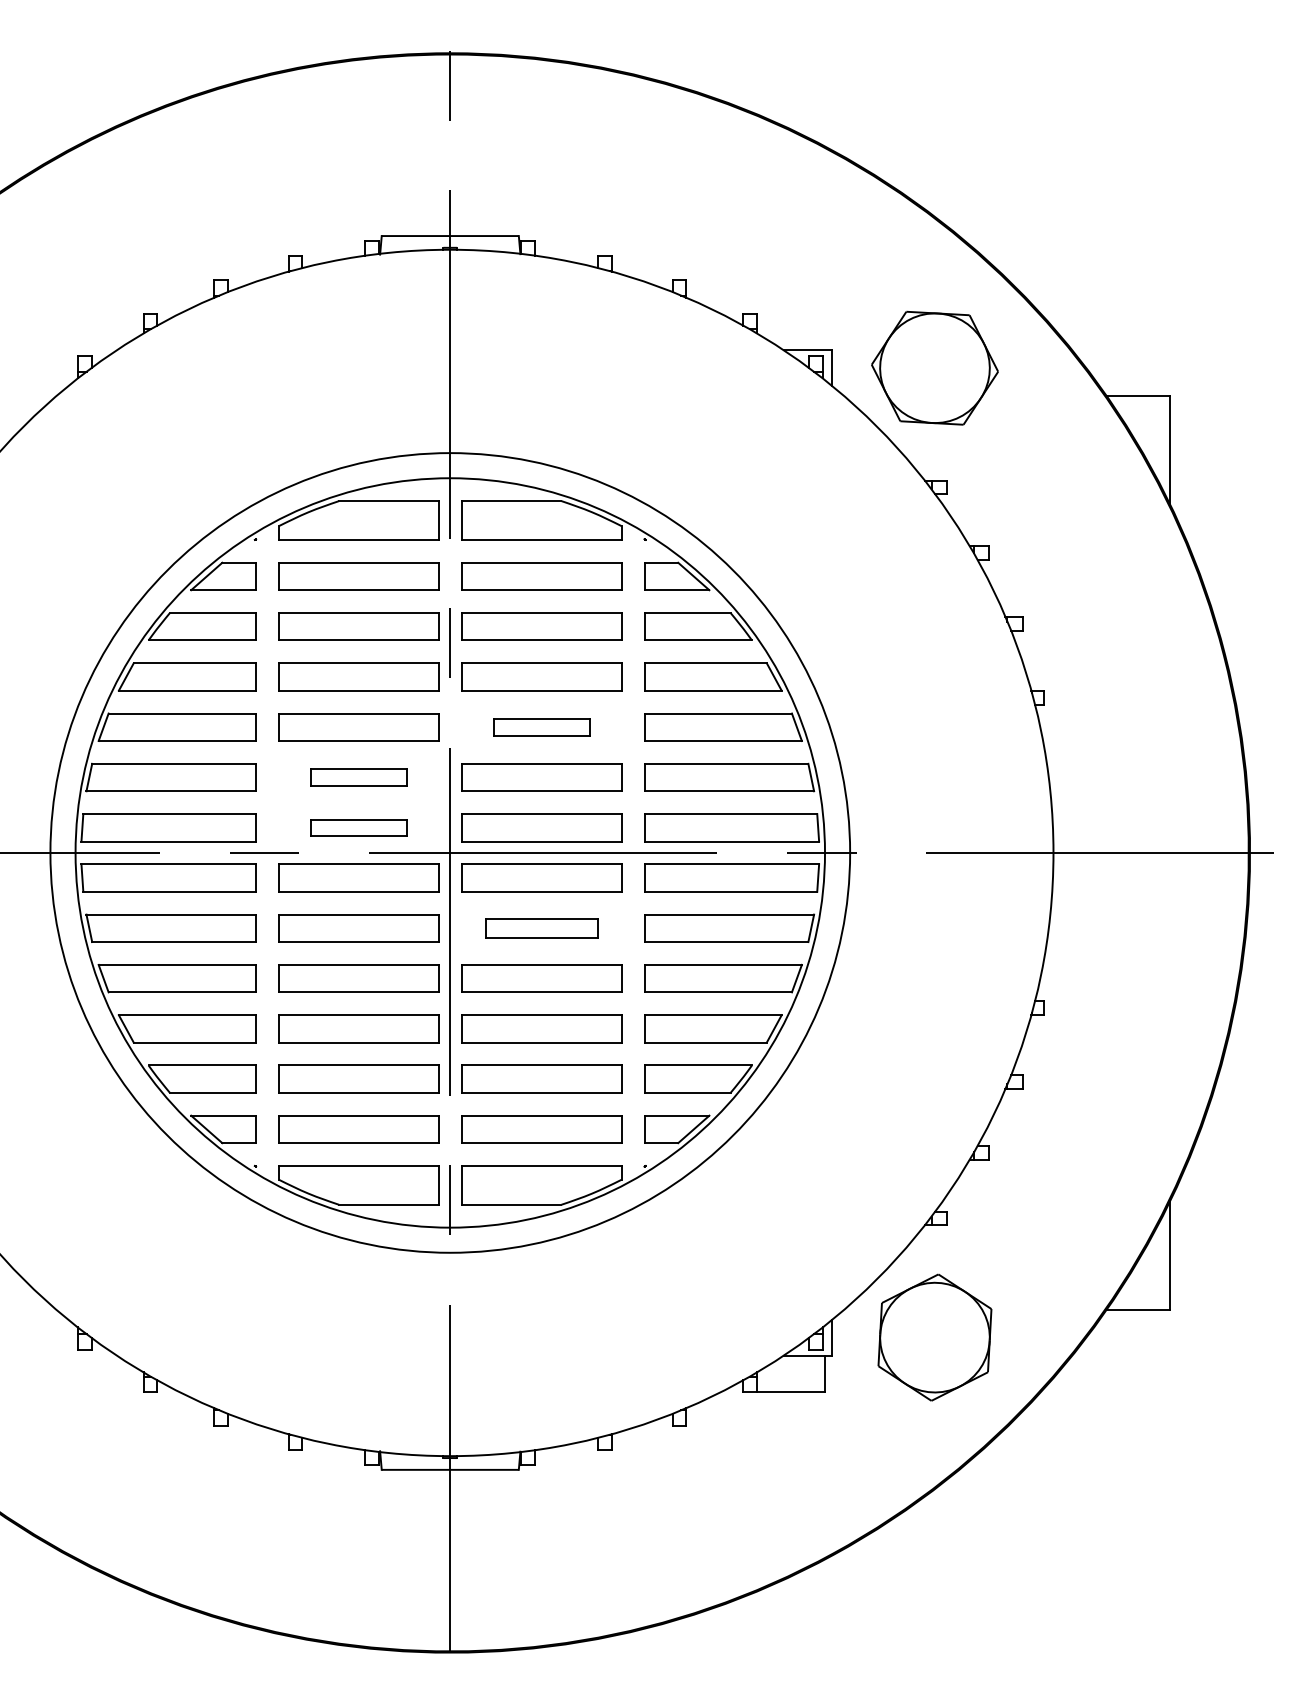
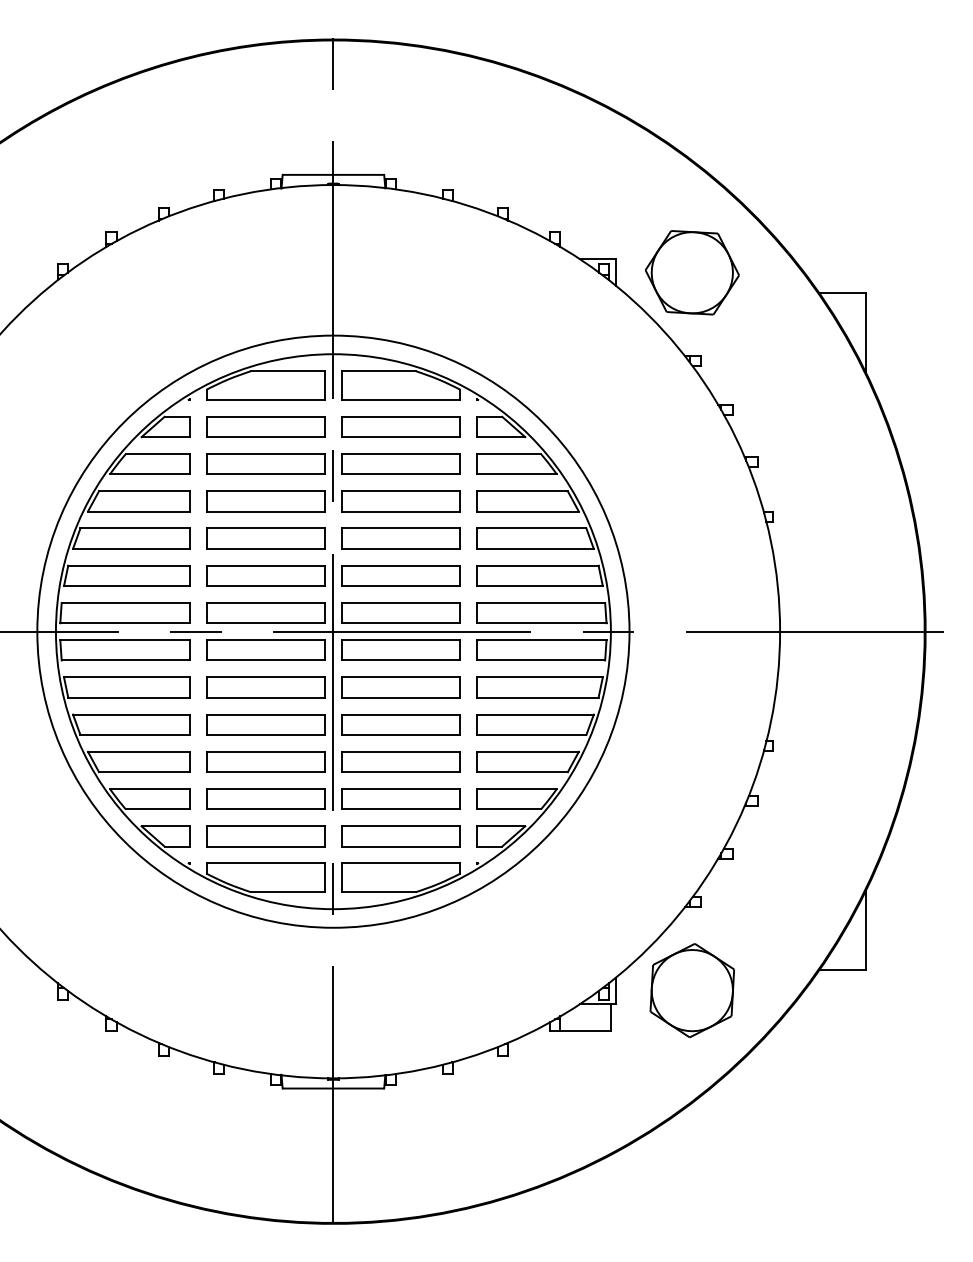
part: (541, 727) -> (400, 538), size x1.67
part: (358, 777) -> (265, 575), size x1.67
part: (358, 827) -> (265, 612), size x1.67
part: (541, 928) -> (400, 687), size x1.43

